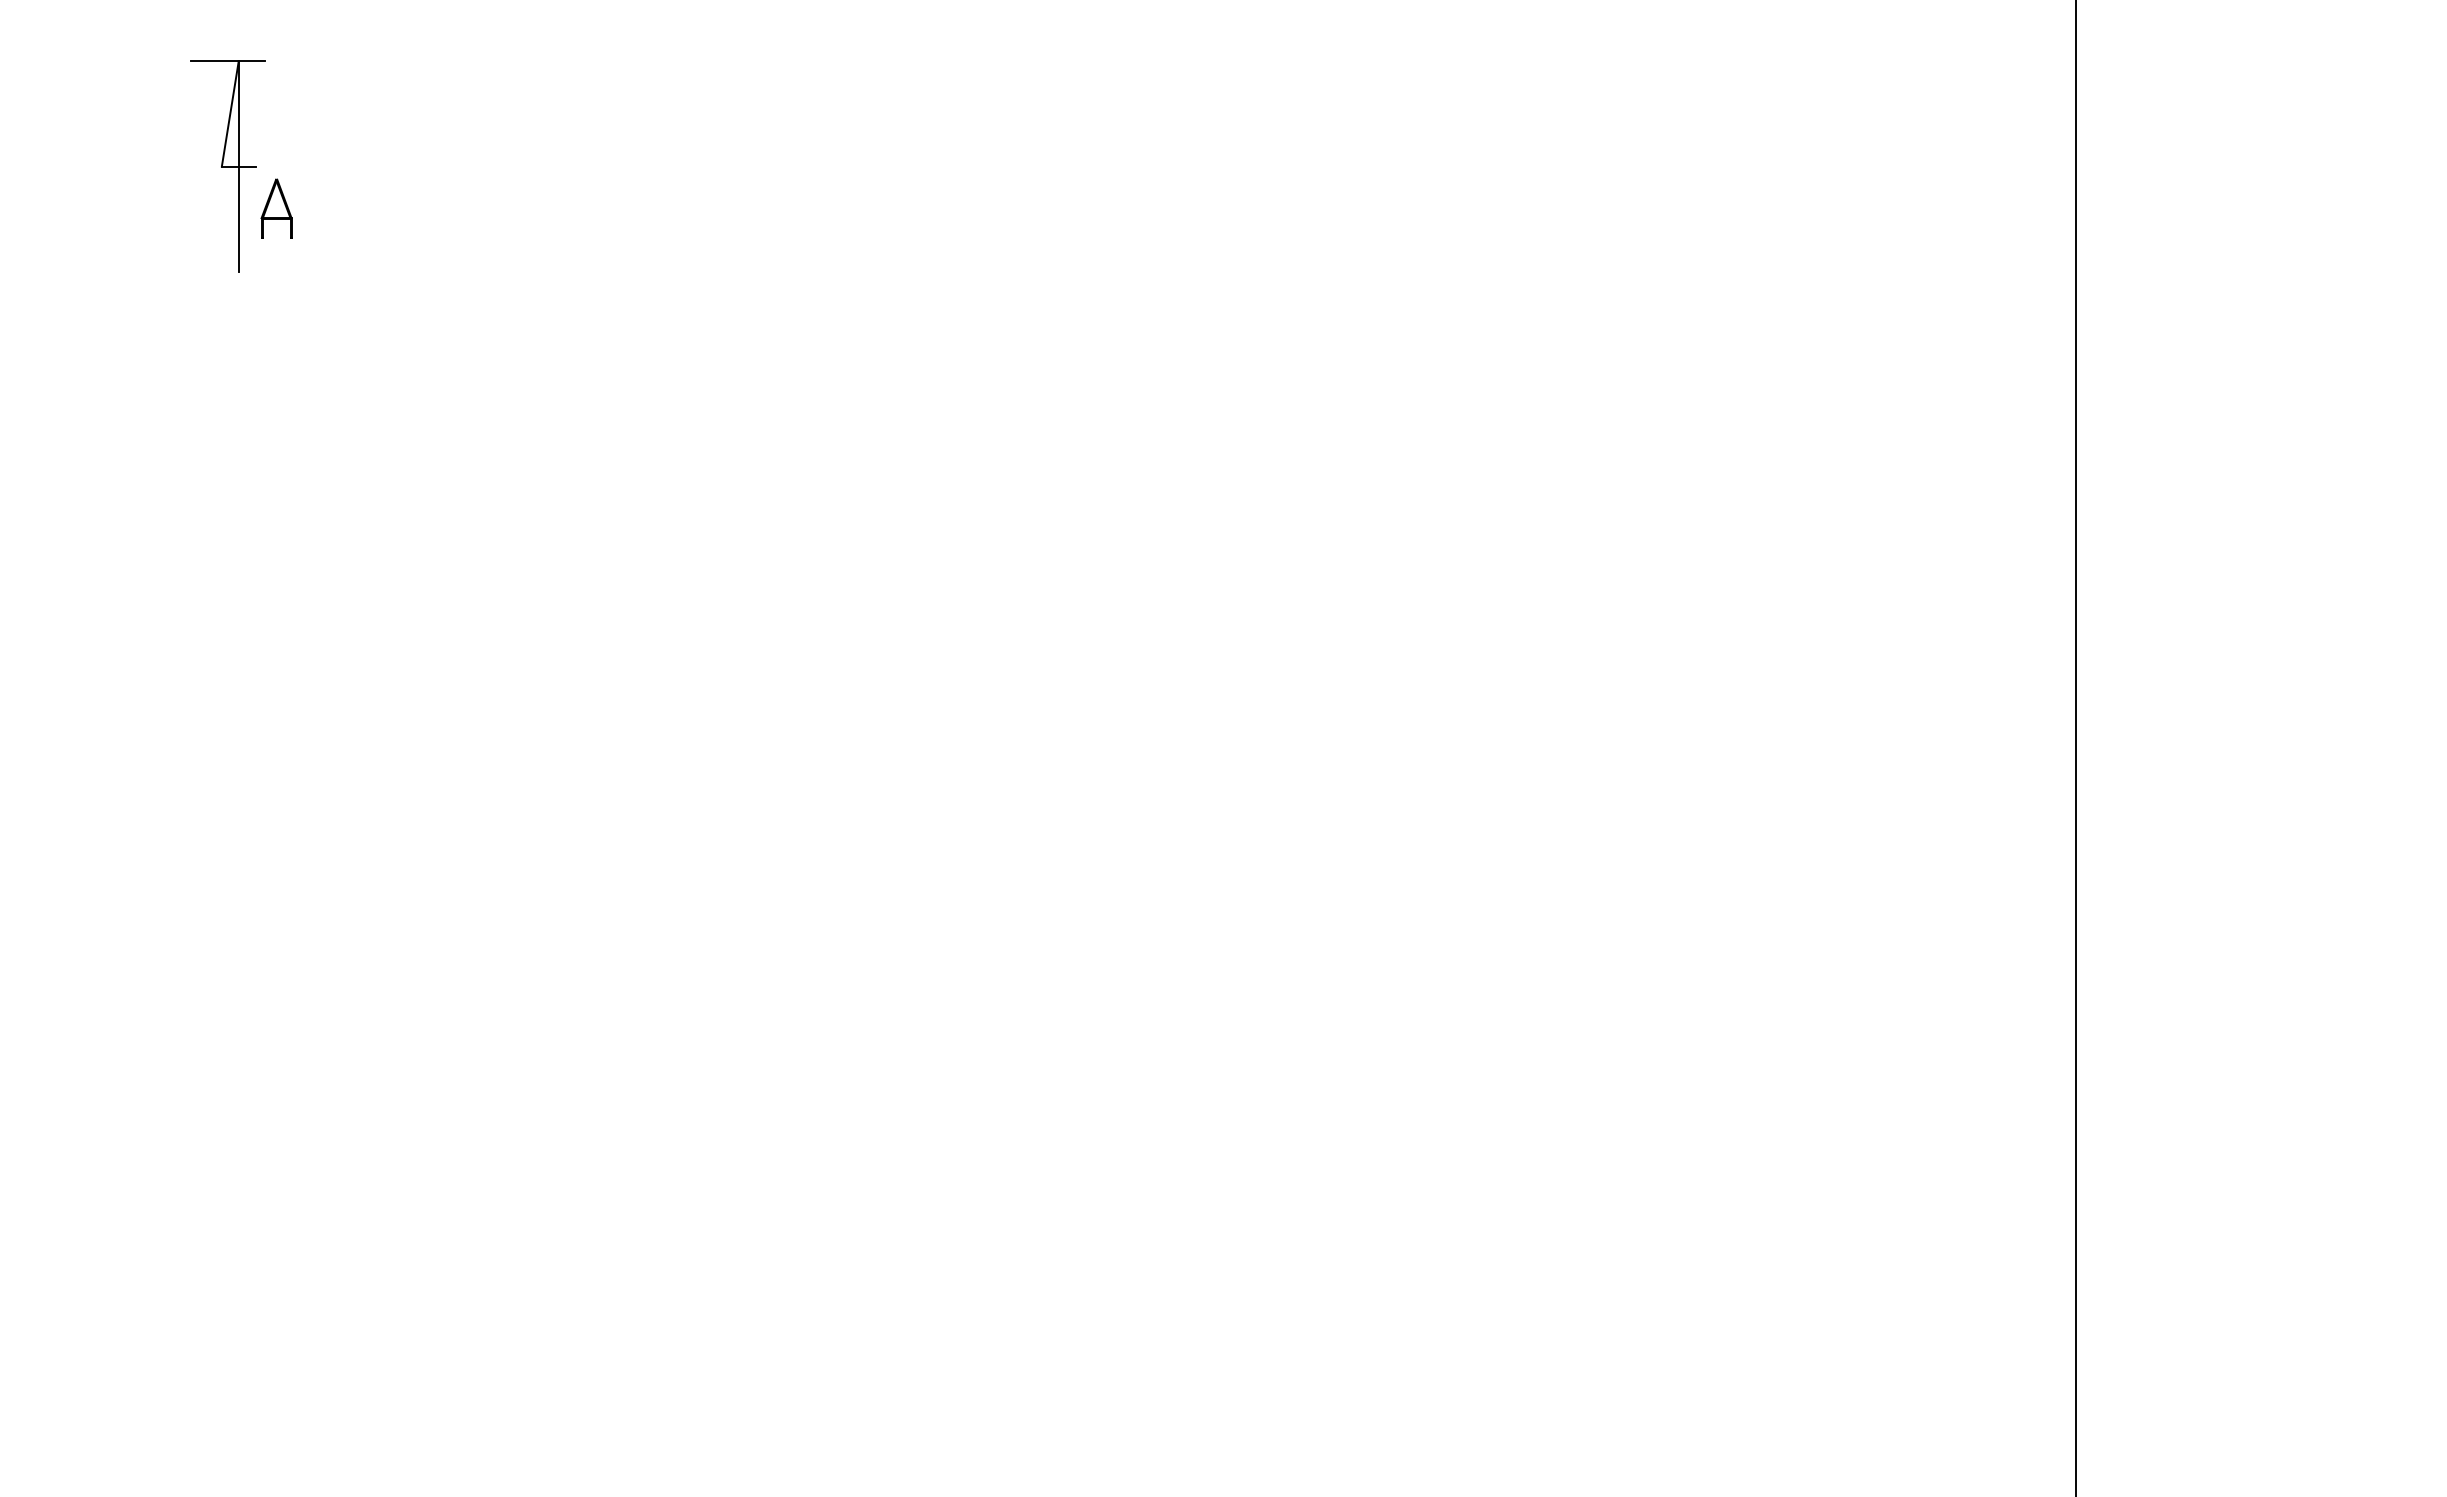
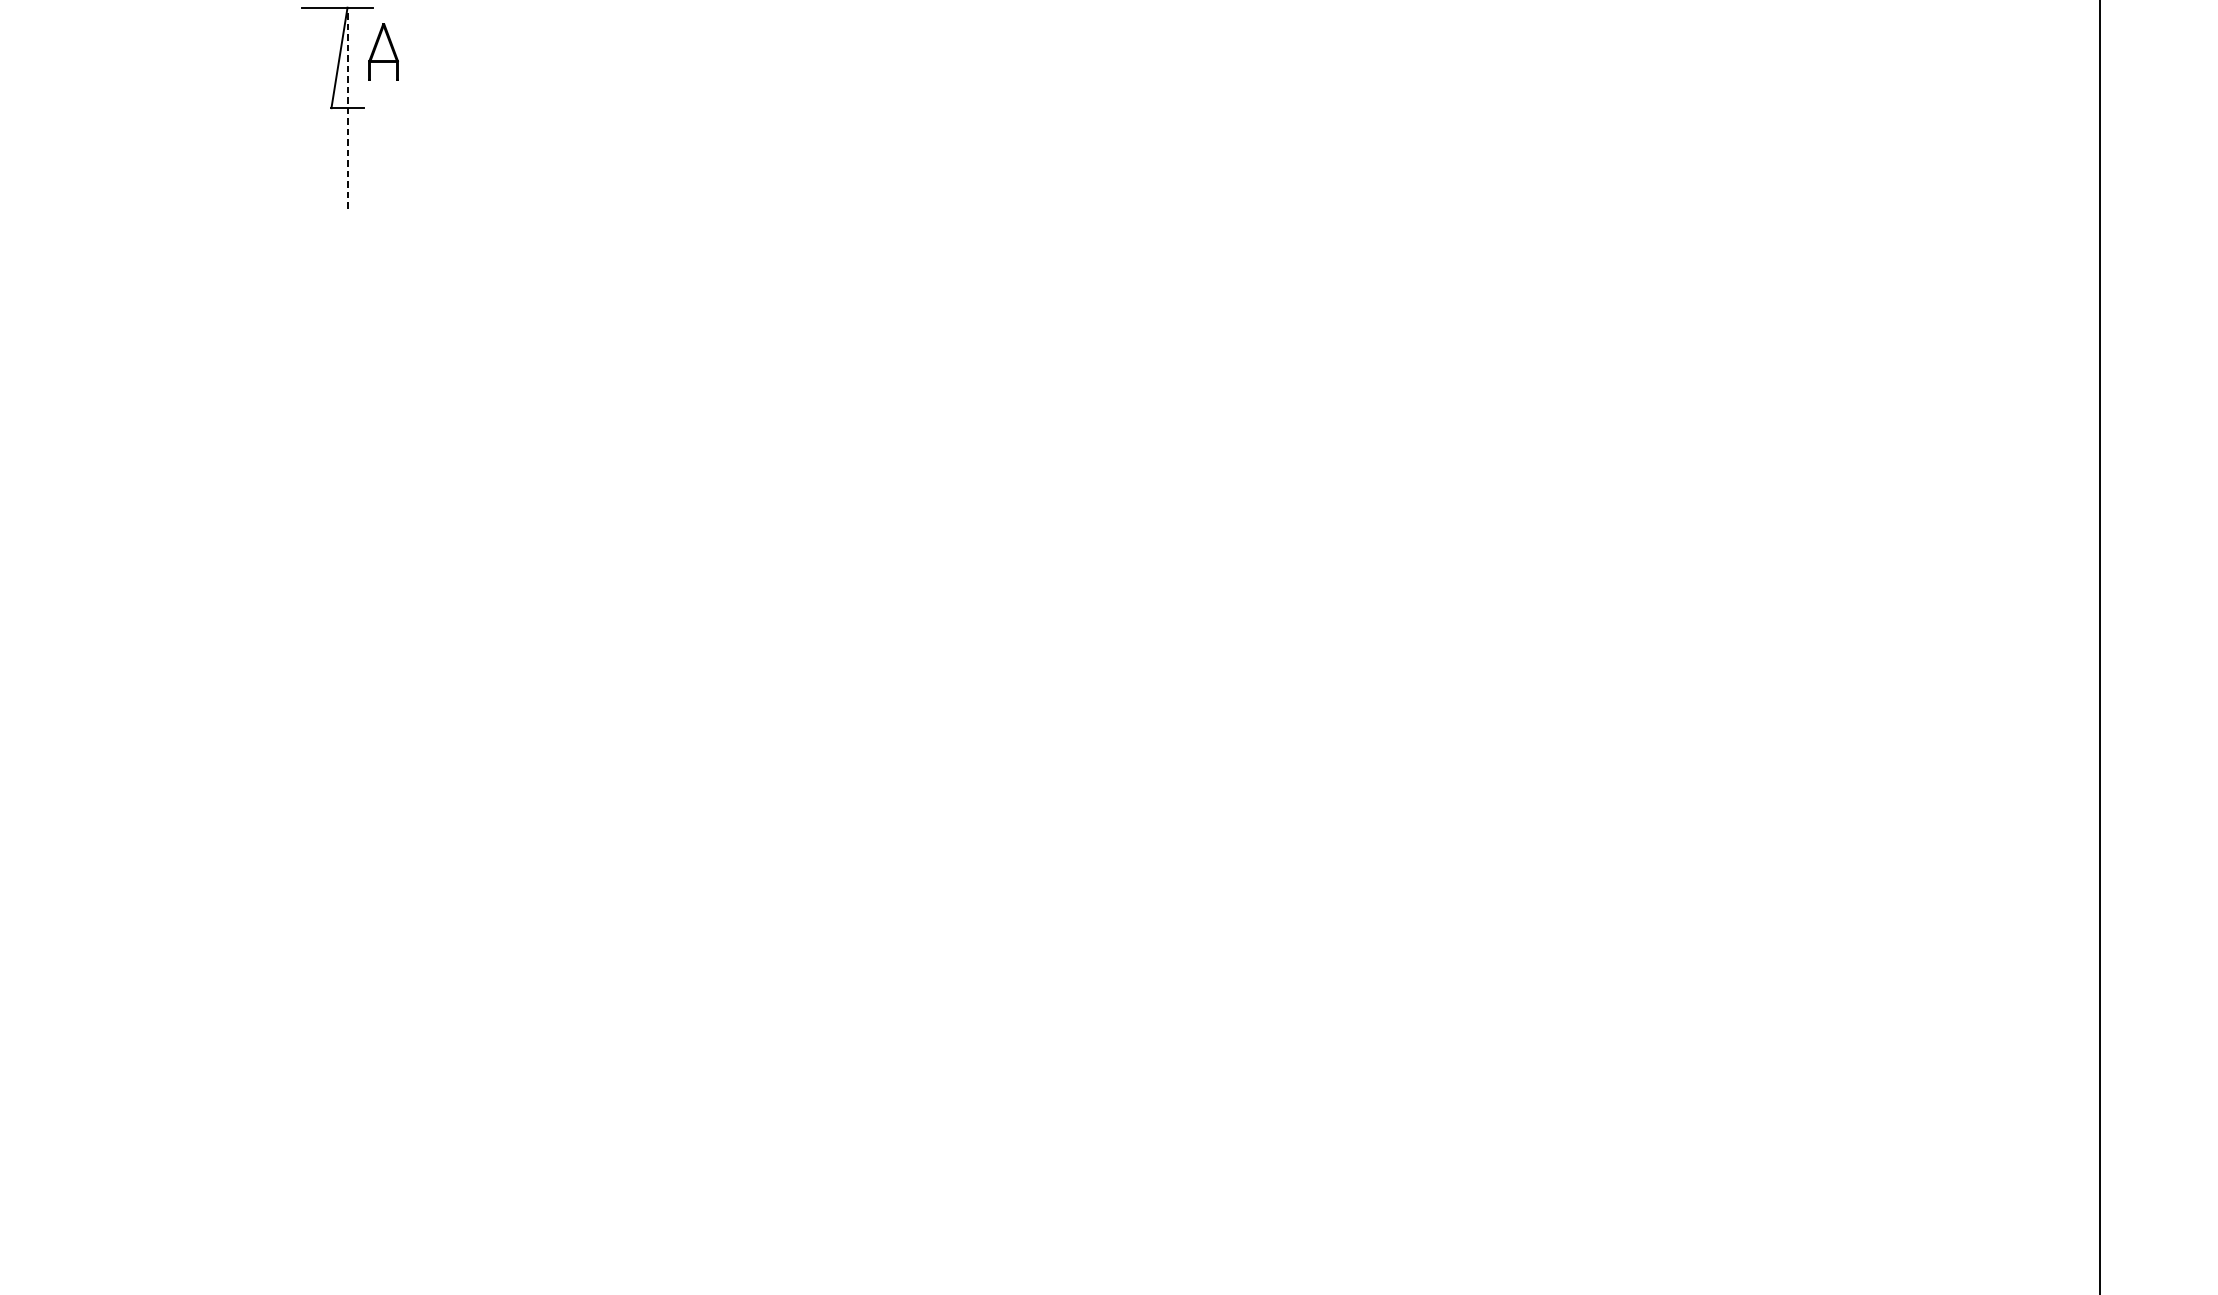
line: (238, 166) -> (347, 108), solid -> dashed
part: (276, 208) -> (383, 51), moved

